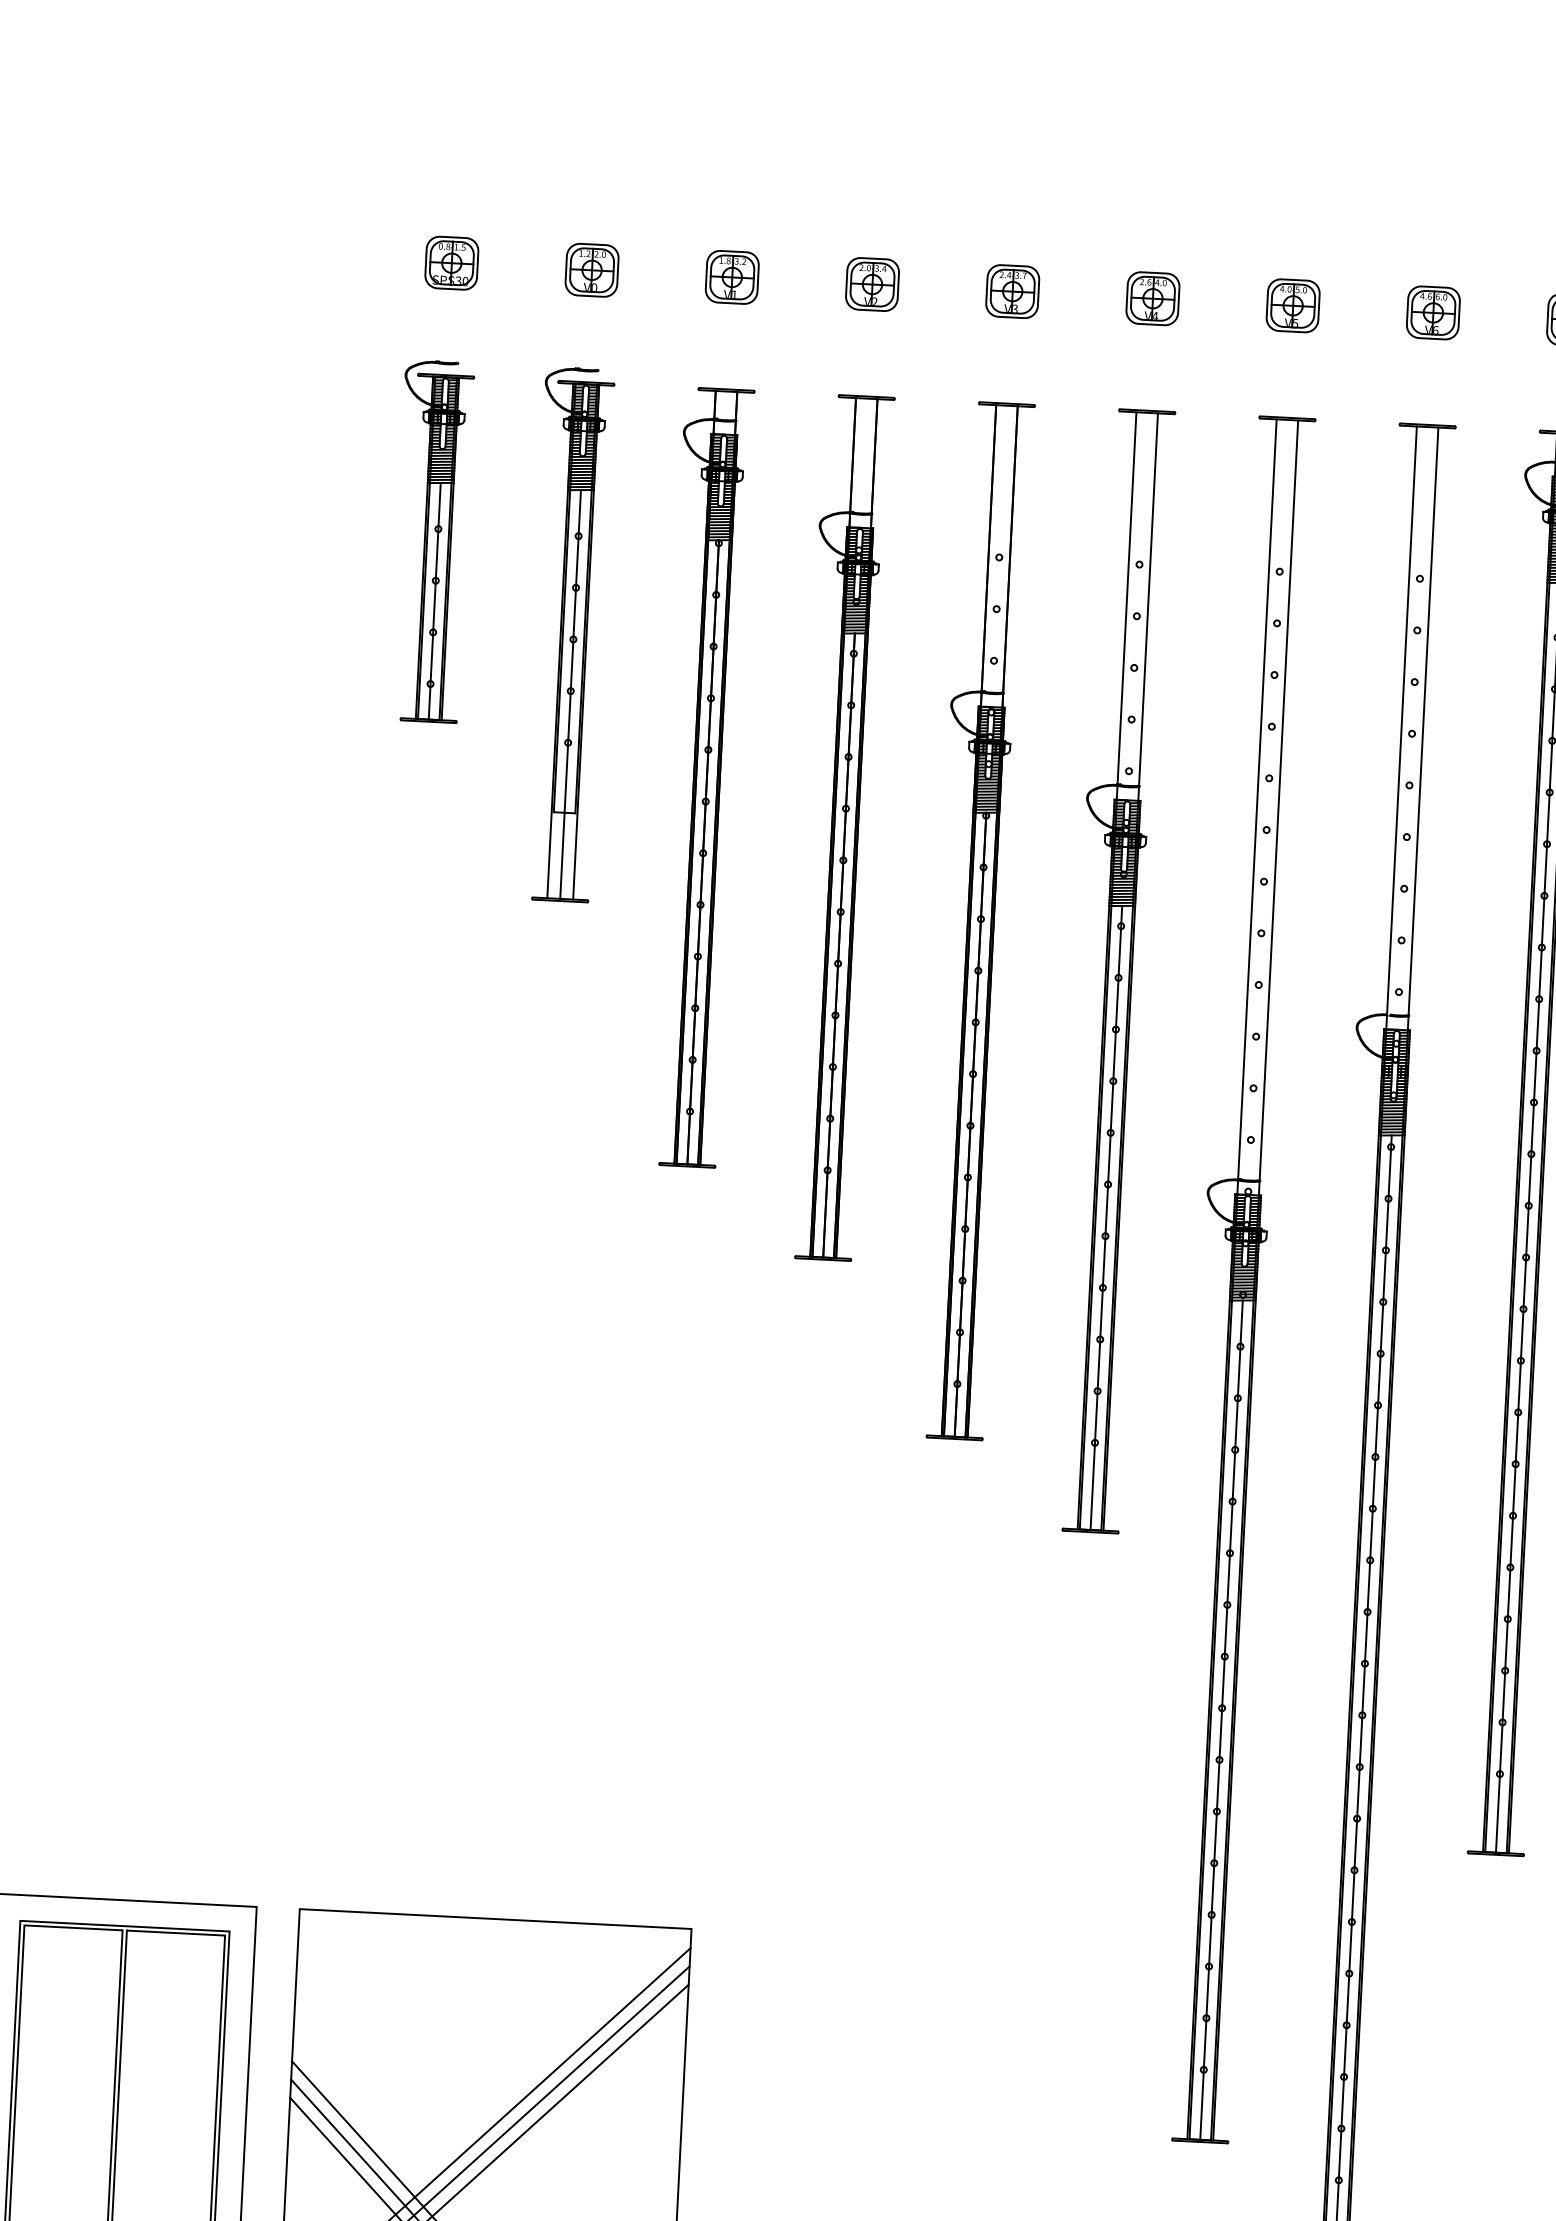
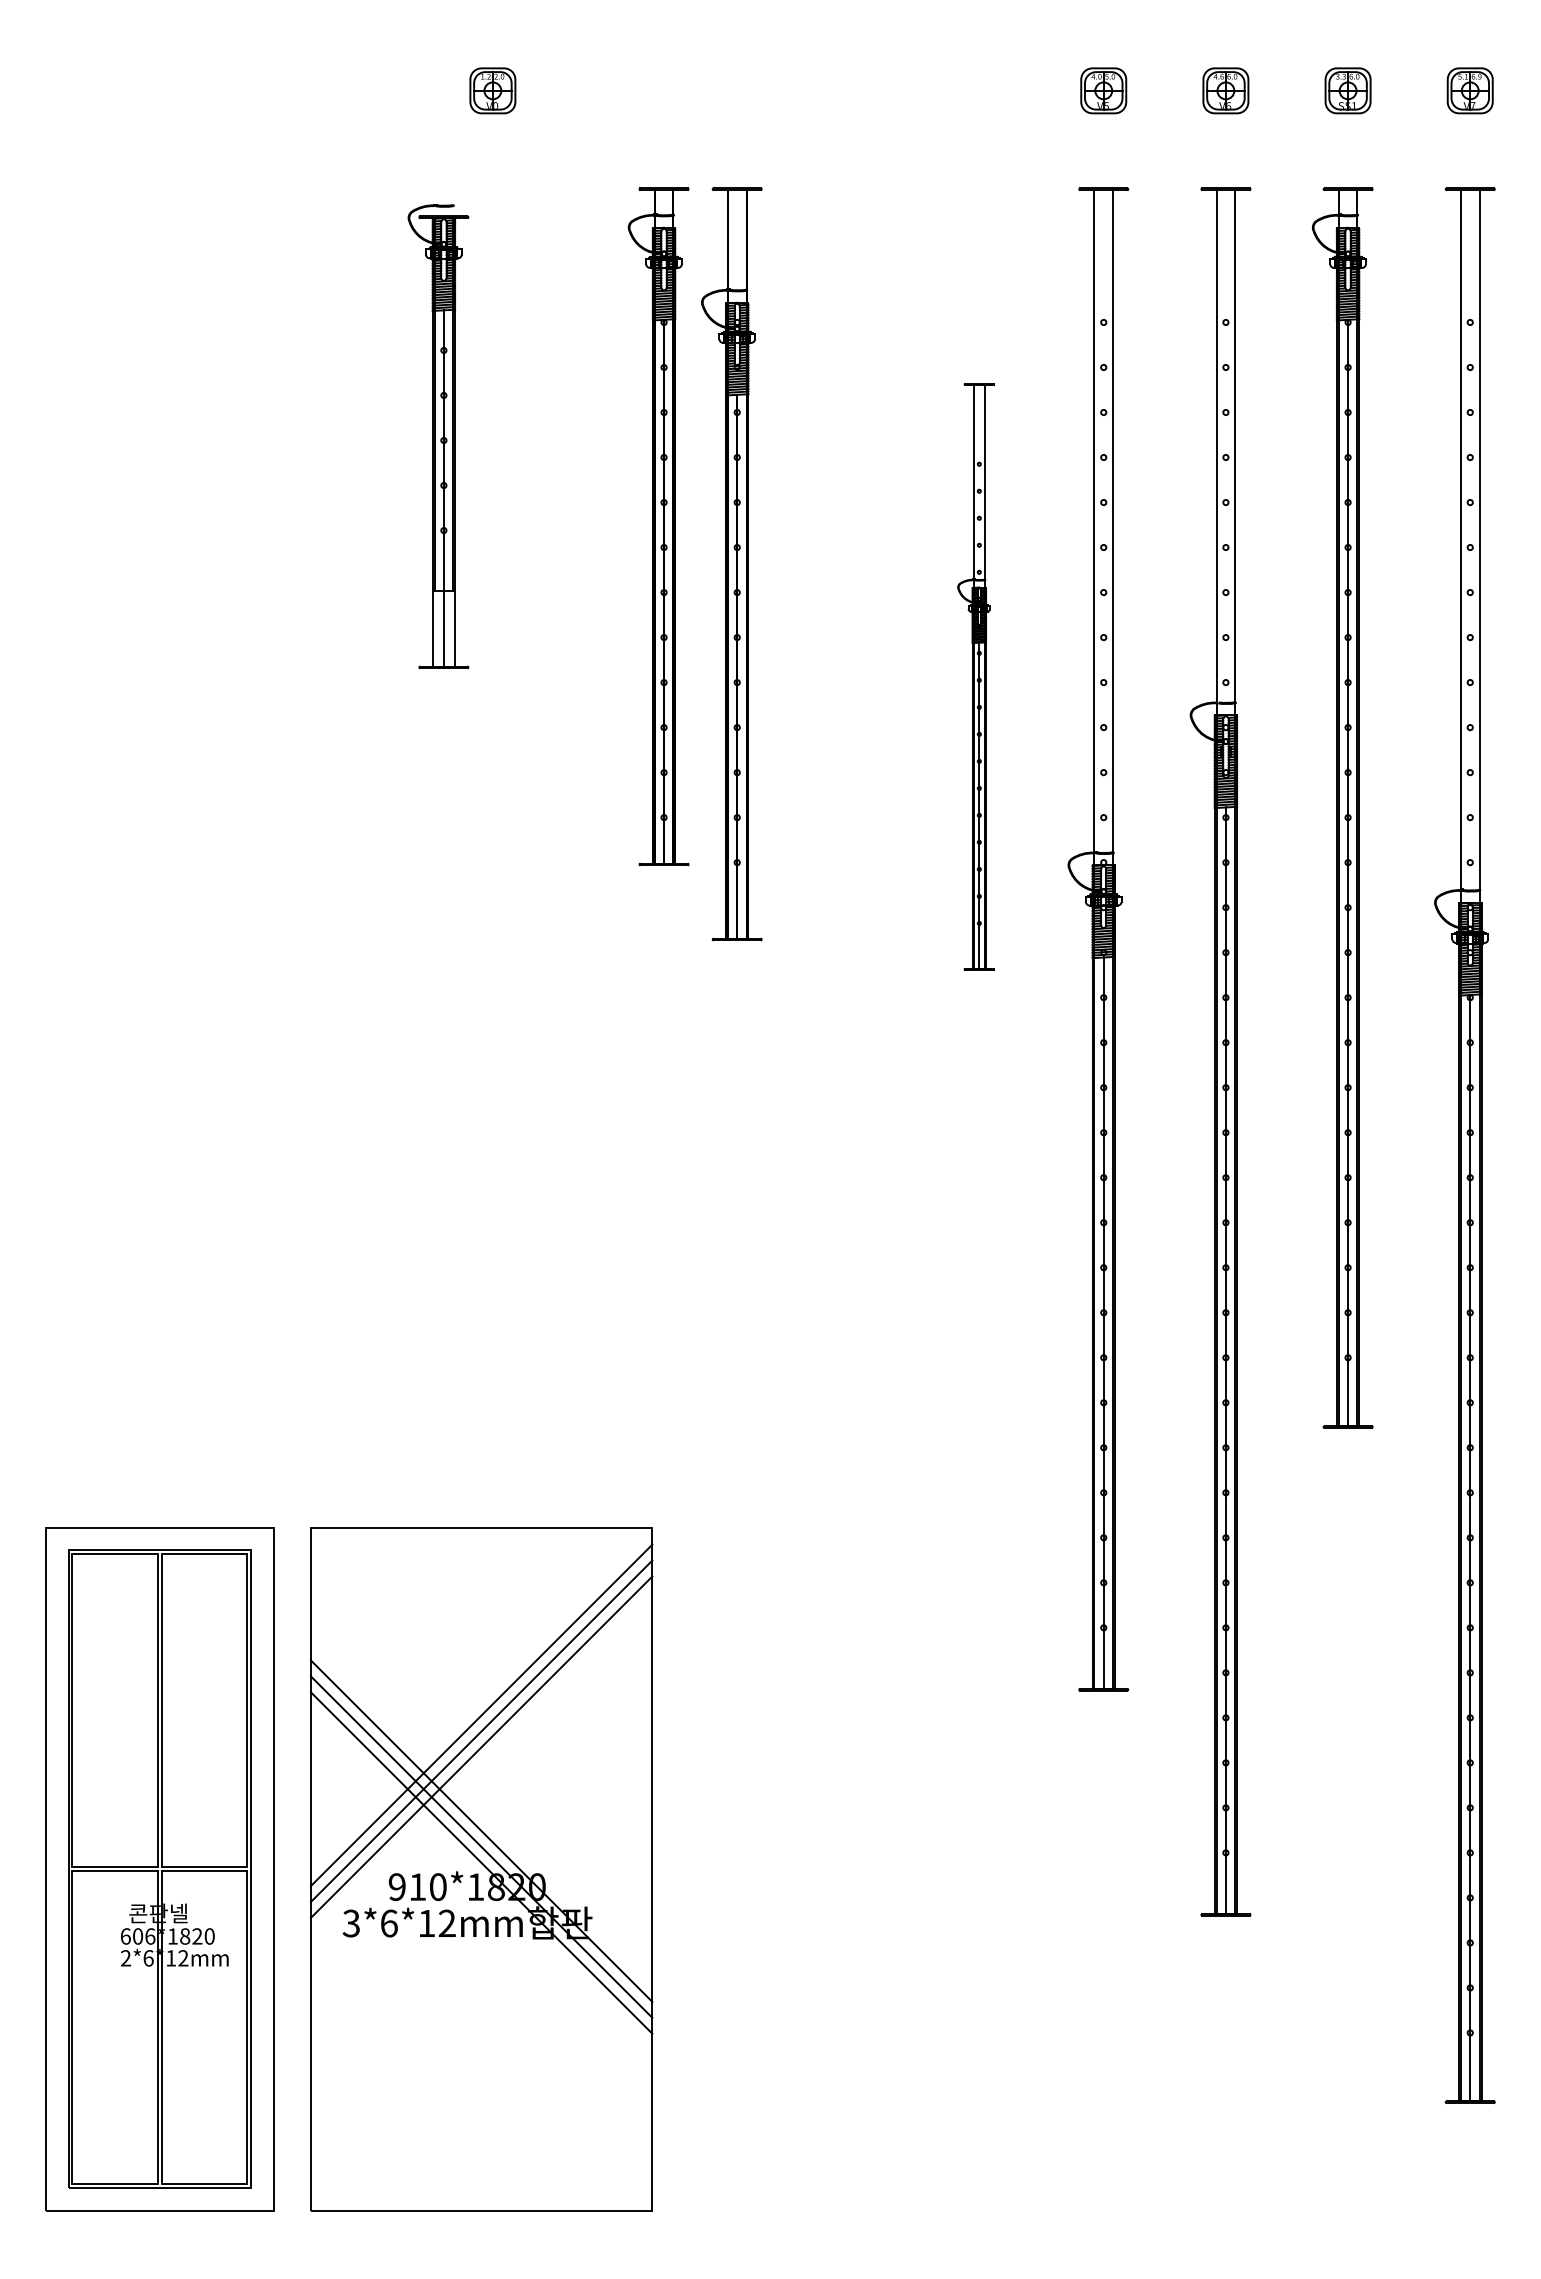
part: (451, 262) -> (370, 90), removed
part: (731, 276) -> (614, 90), removed
part: (871, 284) -> (736, 90), removed
part: (1012, 291) -> (859, 90), removed
part: (1152, 298) -> (981, 90), removed
part: (431, 541) -> (365, 333), removed
part: (567, 634) -> (438, 436), moved
part: (700, 777) -> (658, 526), moved
part: (974, 920) -> (853, 639), removed
part: (1111, 970) -> (975, 676), size x0.6

